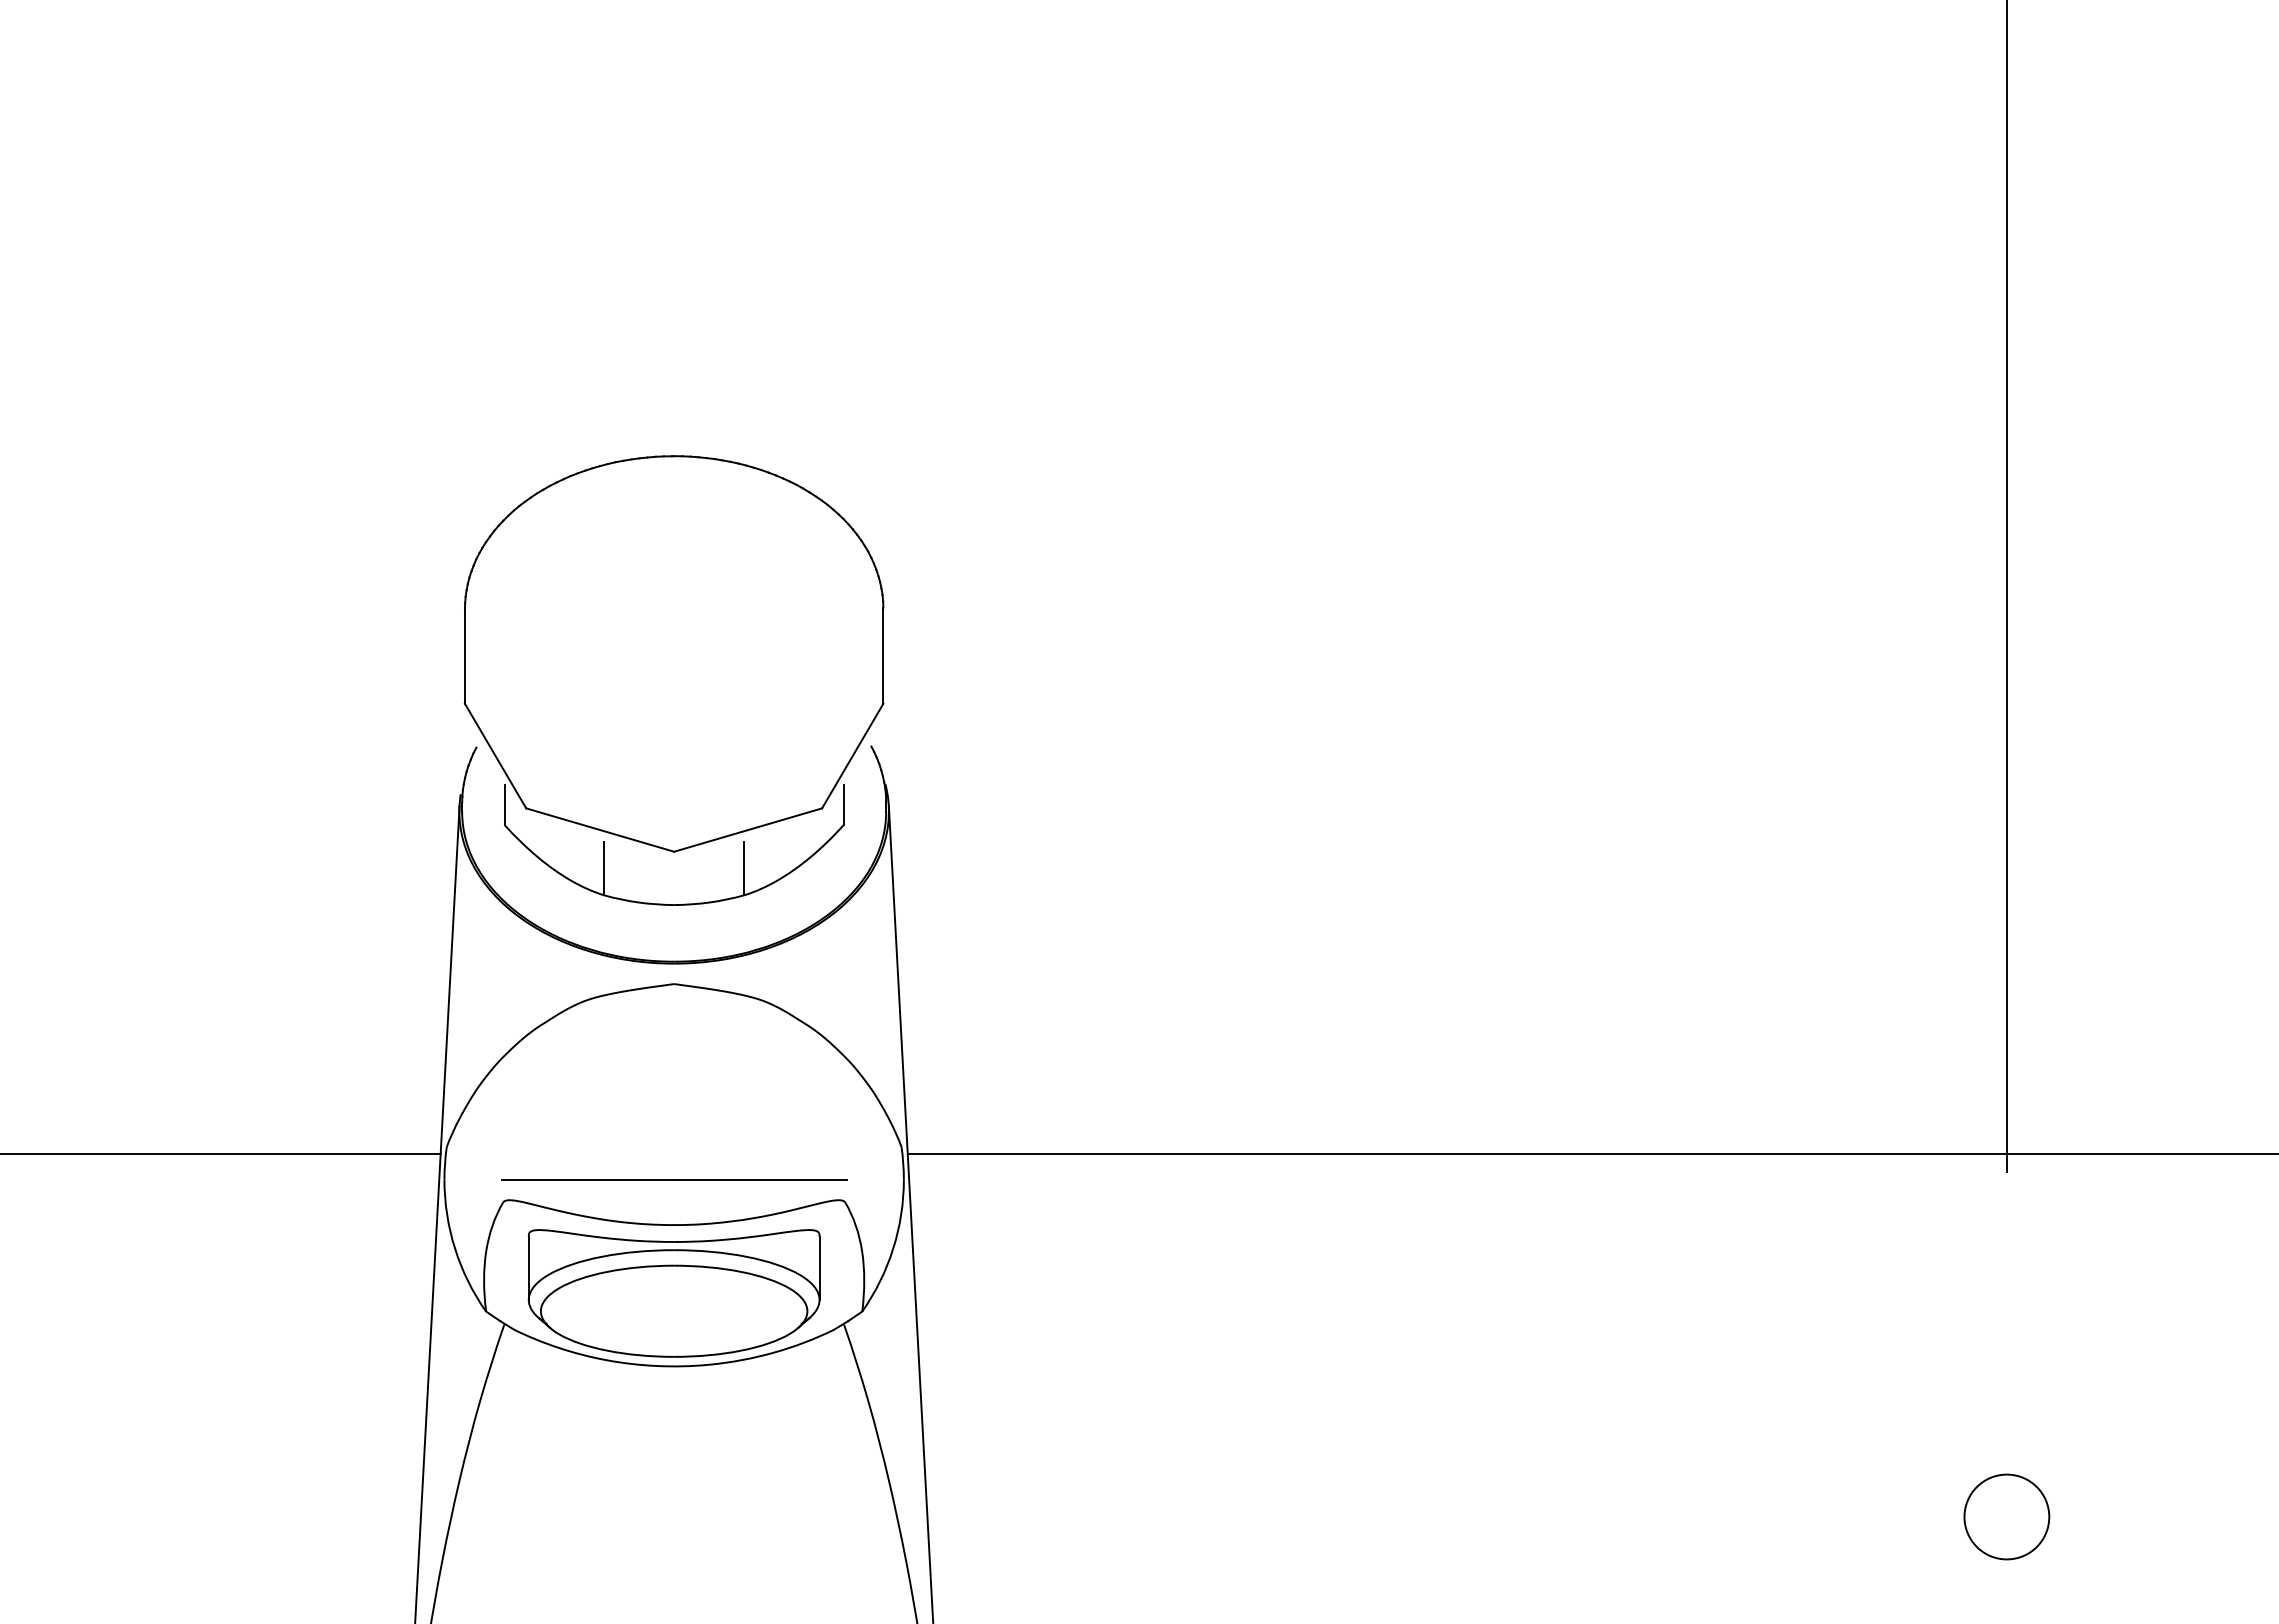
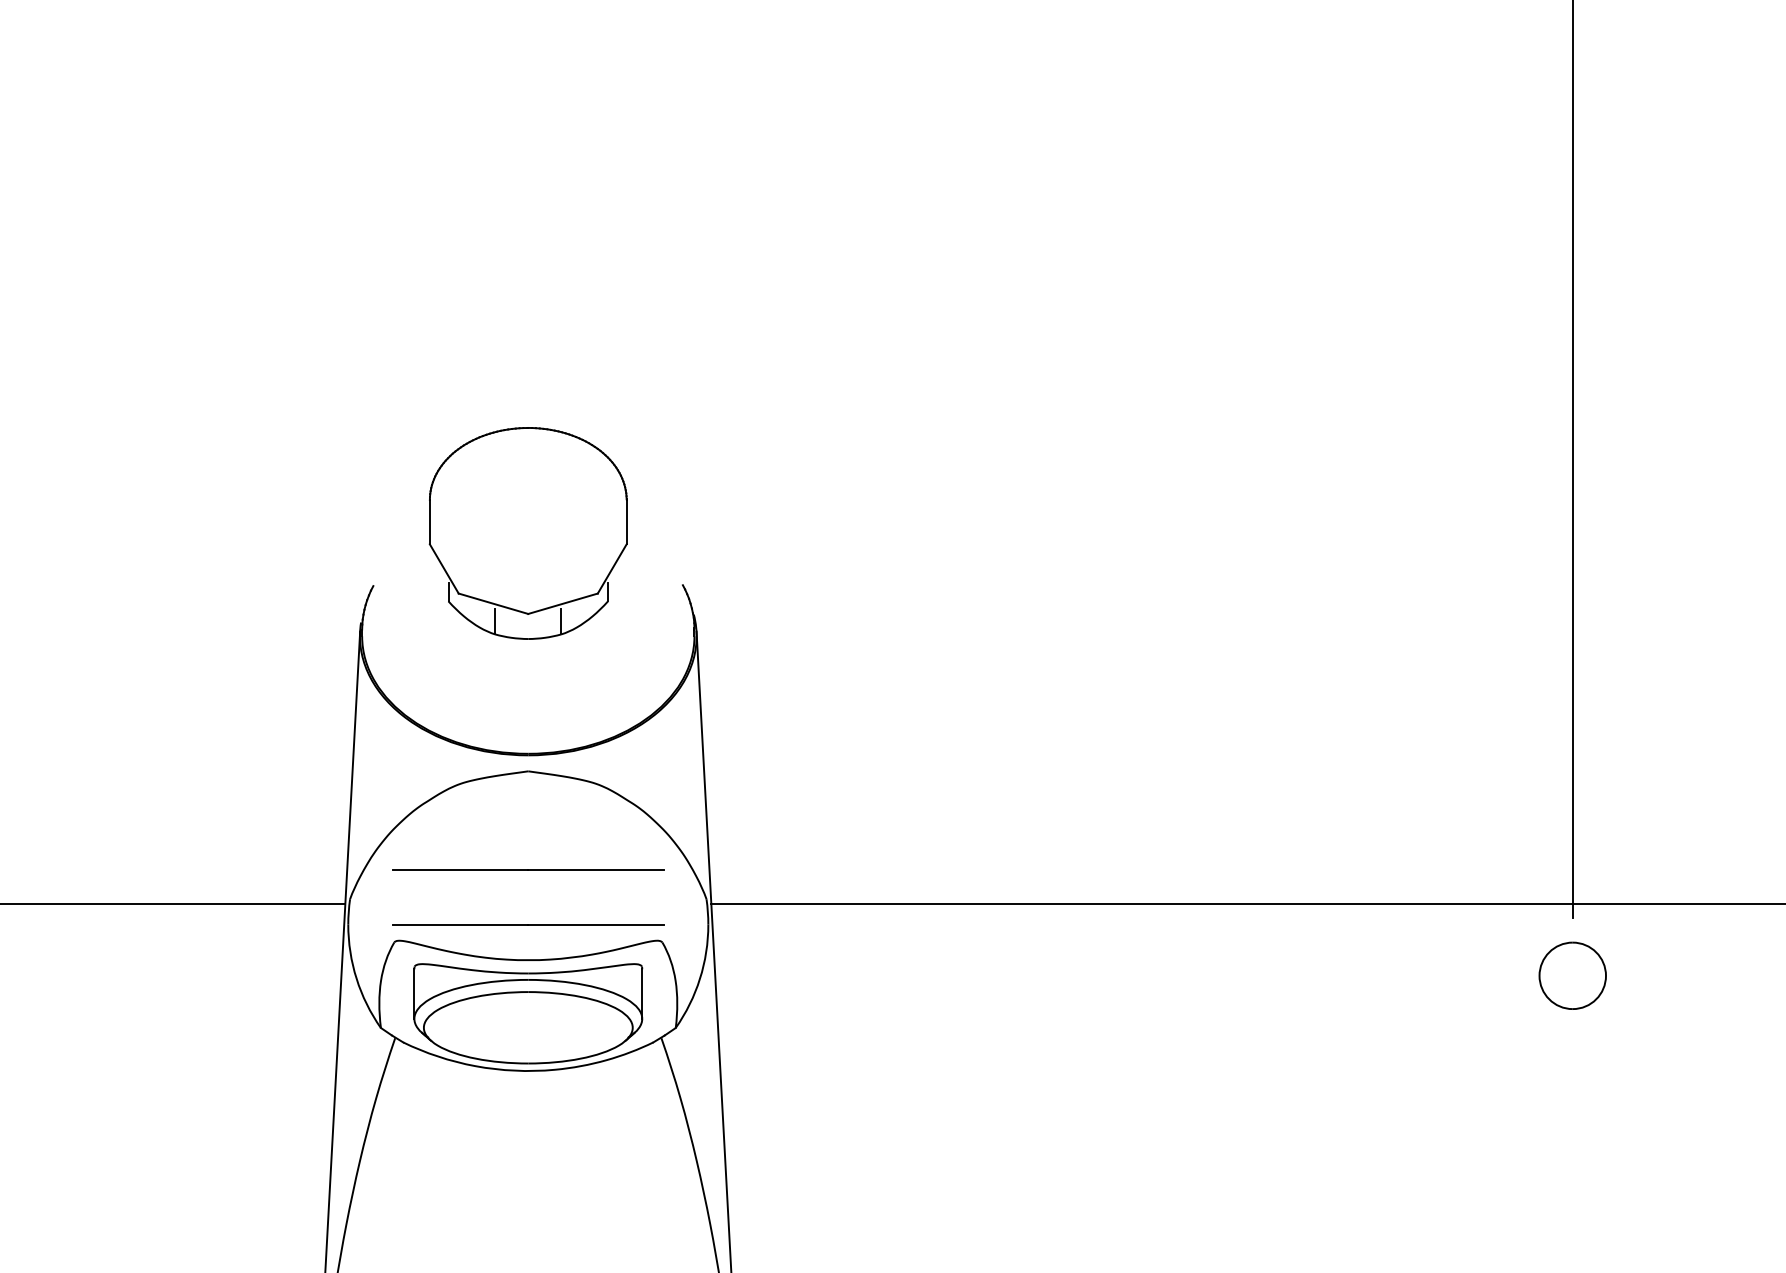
part: (673, 680) -> (527, 533), size x0.6
line: (674, 1109) -> (528, 869), added
part: (2006, 1516) -> (1572, 975), moved

